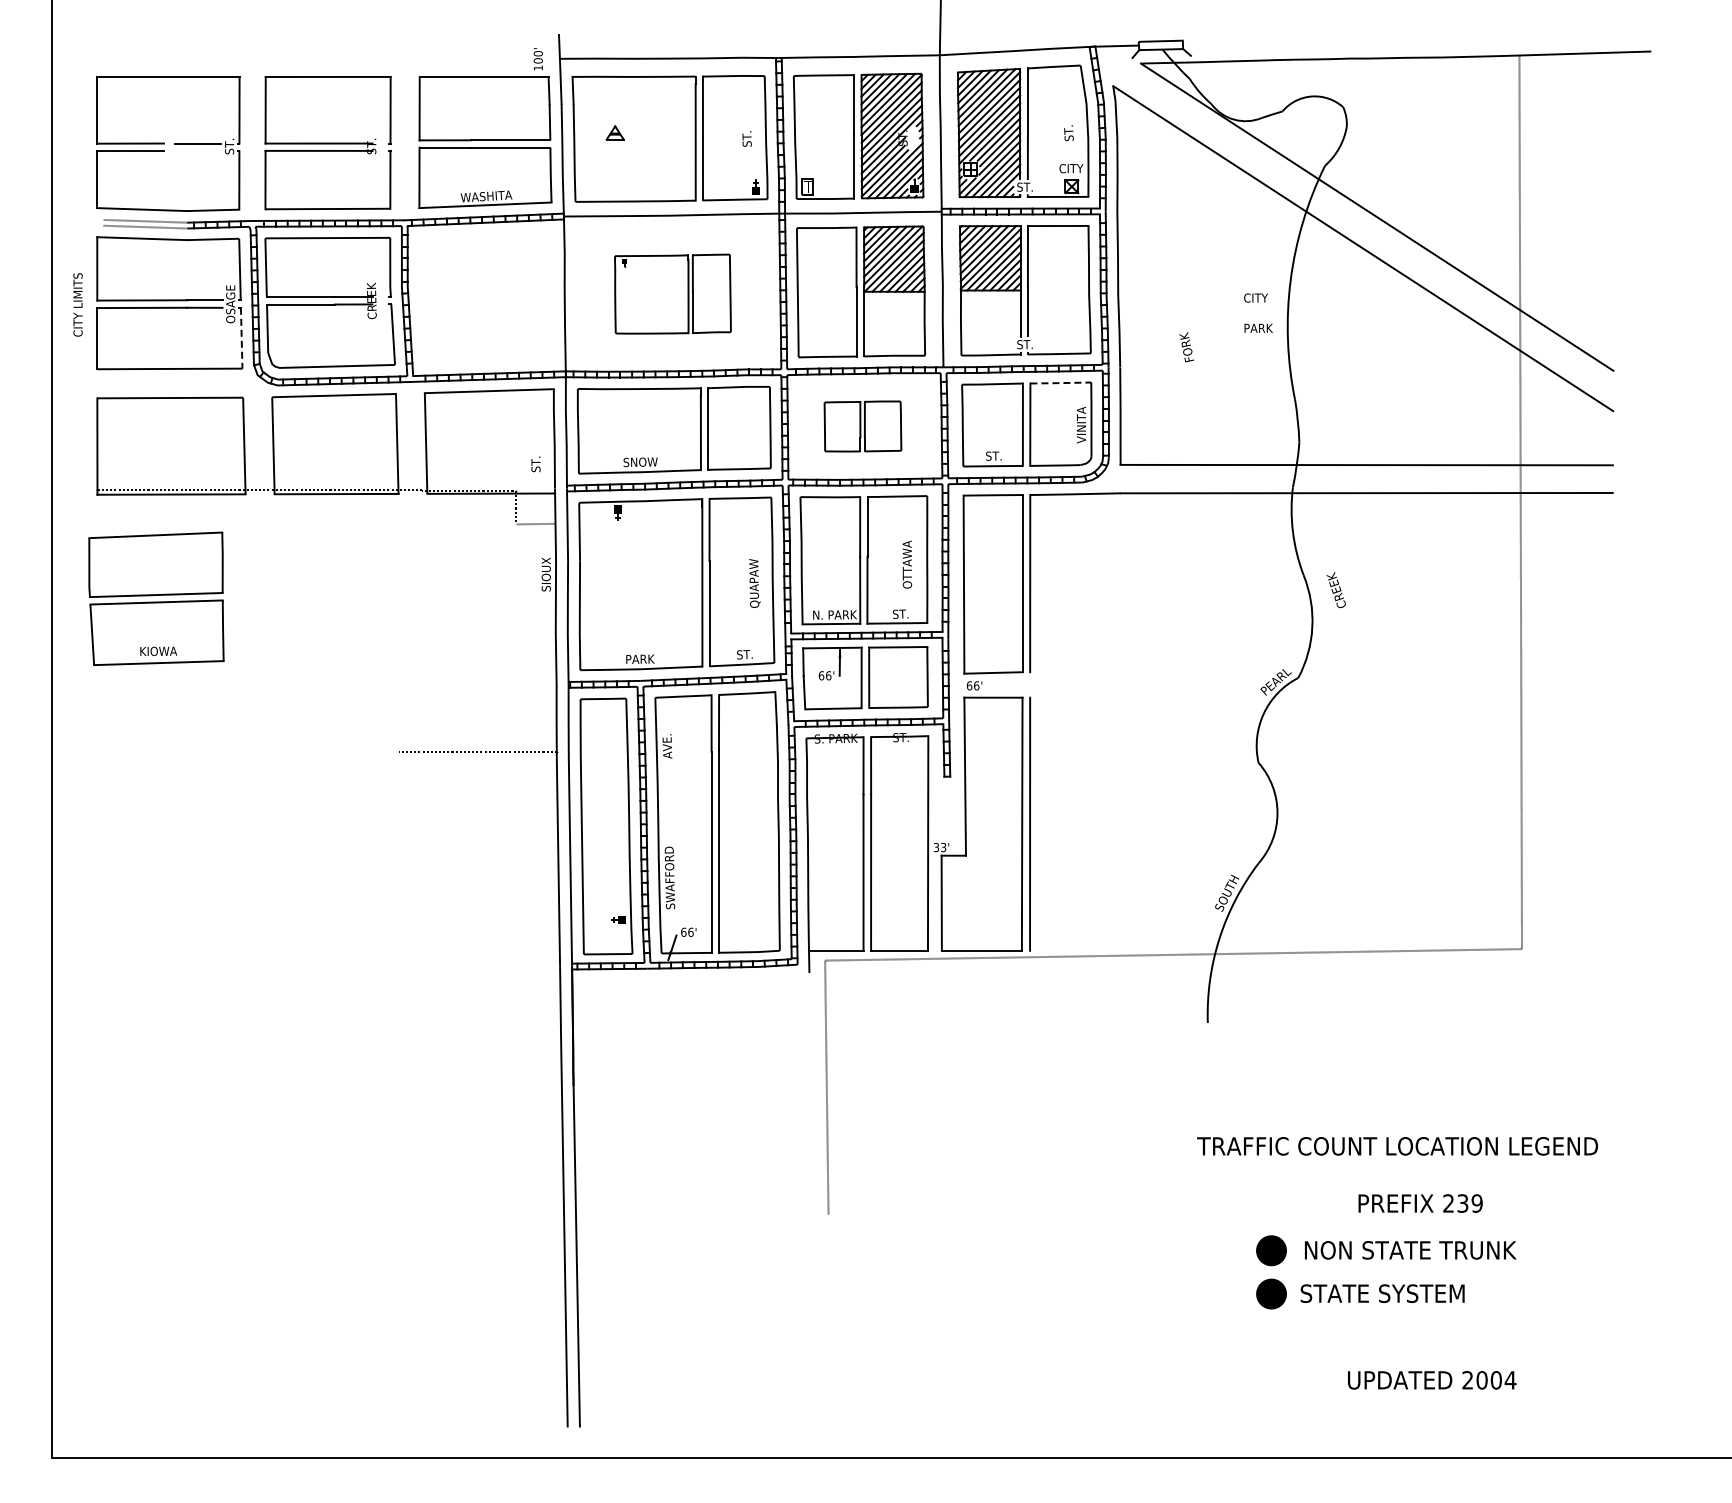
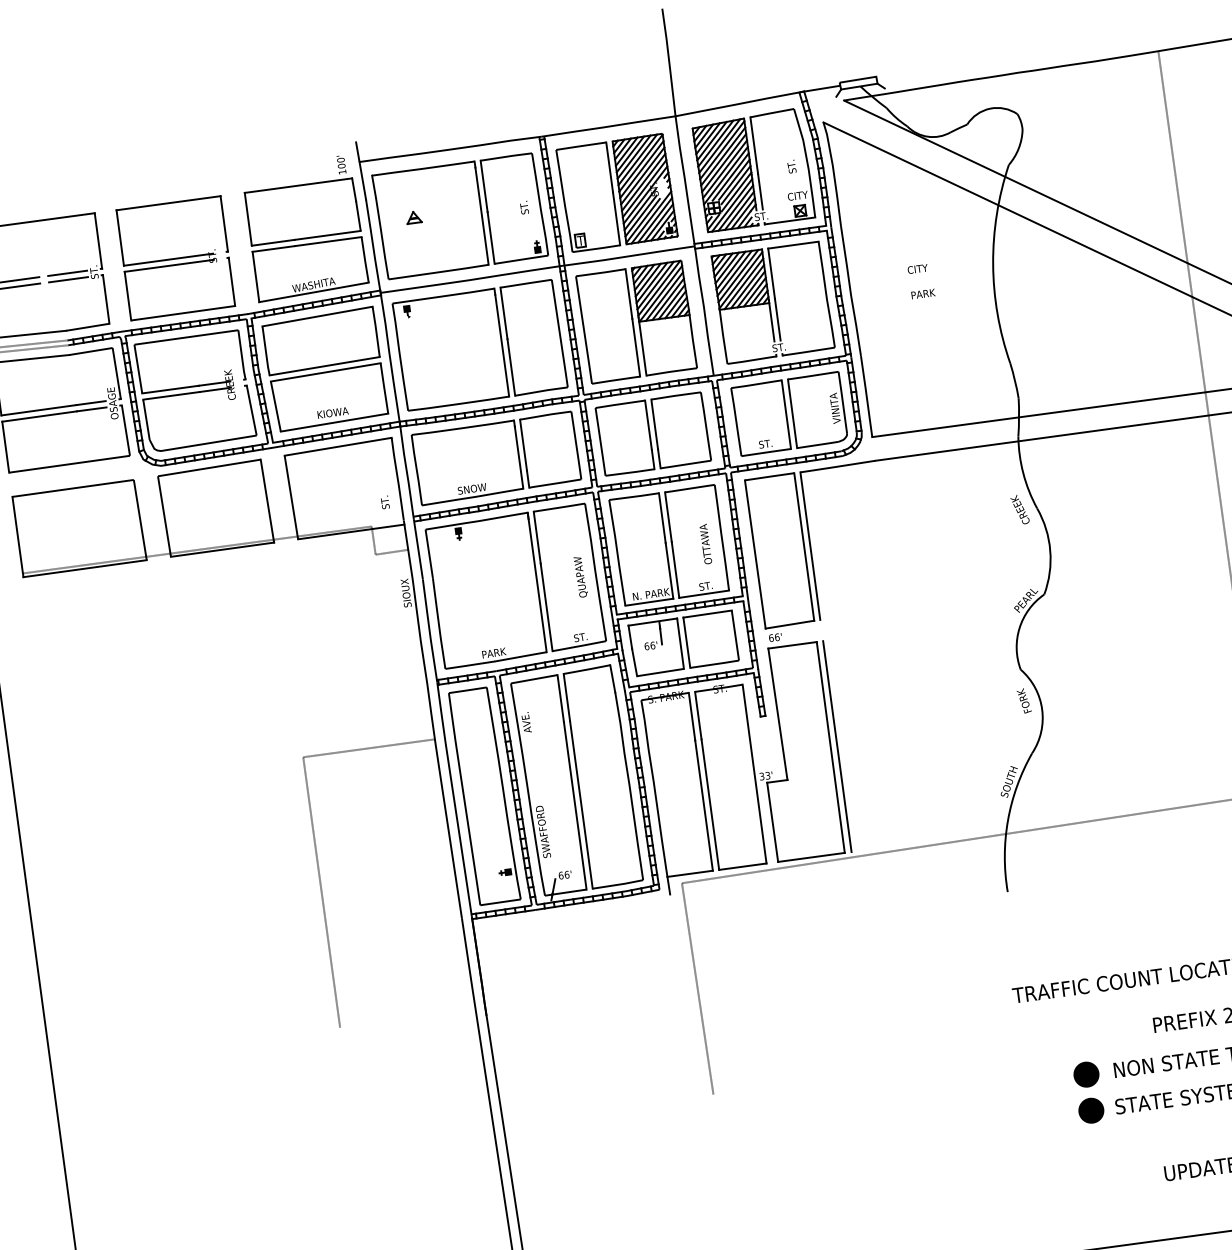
line: (197, 151) -> (68, 280), added
part: (672, 293) -> (479, 344), size x1.67
text: (1258, 312) -> (921, 280), moved
line: (241, 338) -> (125, 430), dashed -> solid
text: (1186, 347) -> (1024, 701), moved
line: (1060, 383) -> (813, 376), dashed -> solid
part: (862, 426) -> (652, 434), size x1.67
text: (1335, 589) -> (1019, 509), moved
part: (156, 598) -> (325, 369), moved
line: (398, 913) -> (321, 892), added

